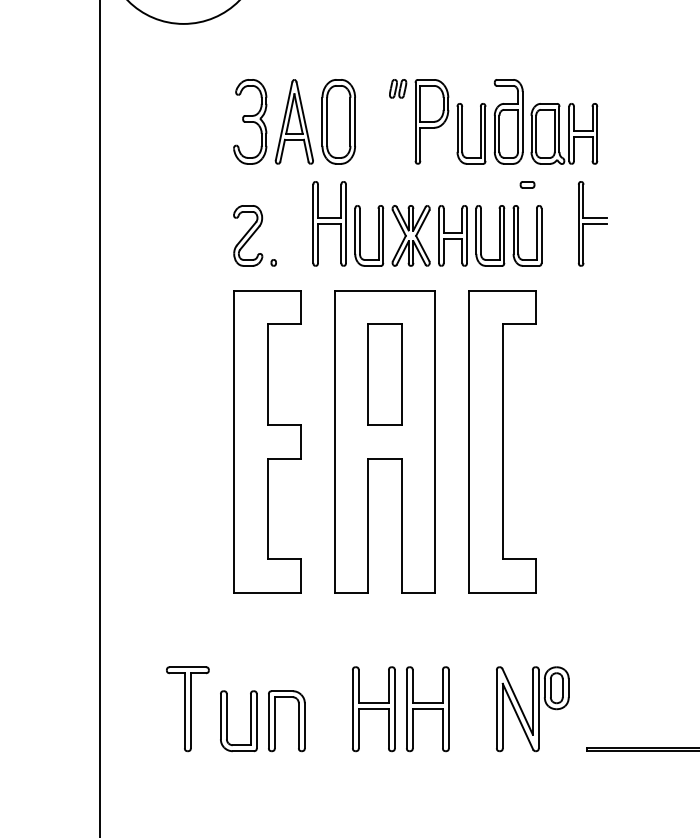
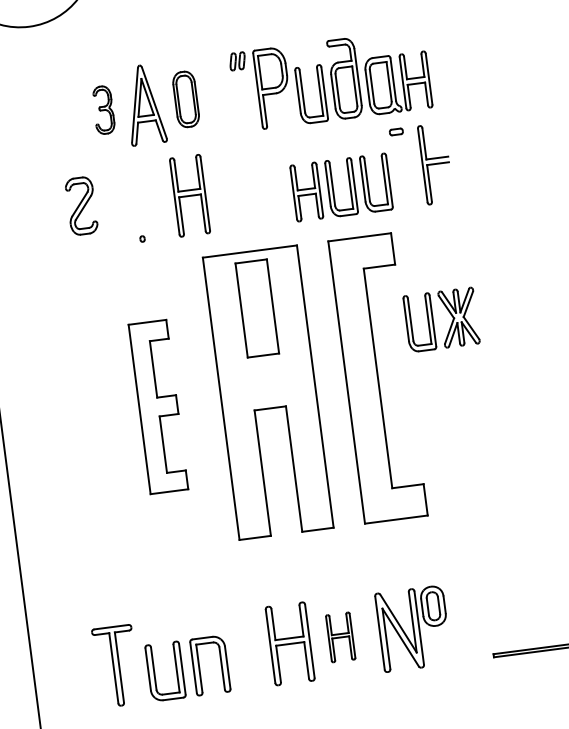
part: (250, 121) -> (103, 109), size x0.6
part: (338, 121) -> (185, 99), size x0.7
part: (527, 184) -> (396, 131), moved
part: (248, 235) -> (81, 205), moved
part: (383, 235) -> (433, 320), moved
part: (384, 374) -> (256, 308), moved
part: (267, 441) -> (158, 406), size x0.6
part: (427, 709) -> (340, 637), size x0.6
part: (532, 709) -> (413, 629), moved

